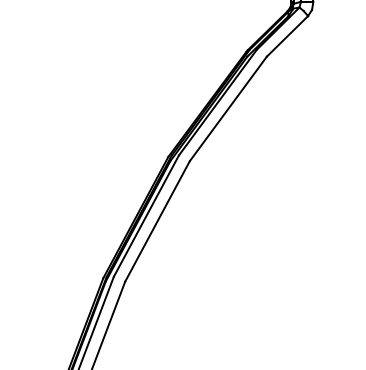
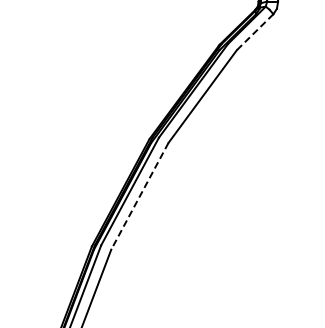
line: (287, 36) -> (255, 32), solid -> dashed
line: (157, 221) -> (139, 196), solid -> dashed

